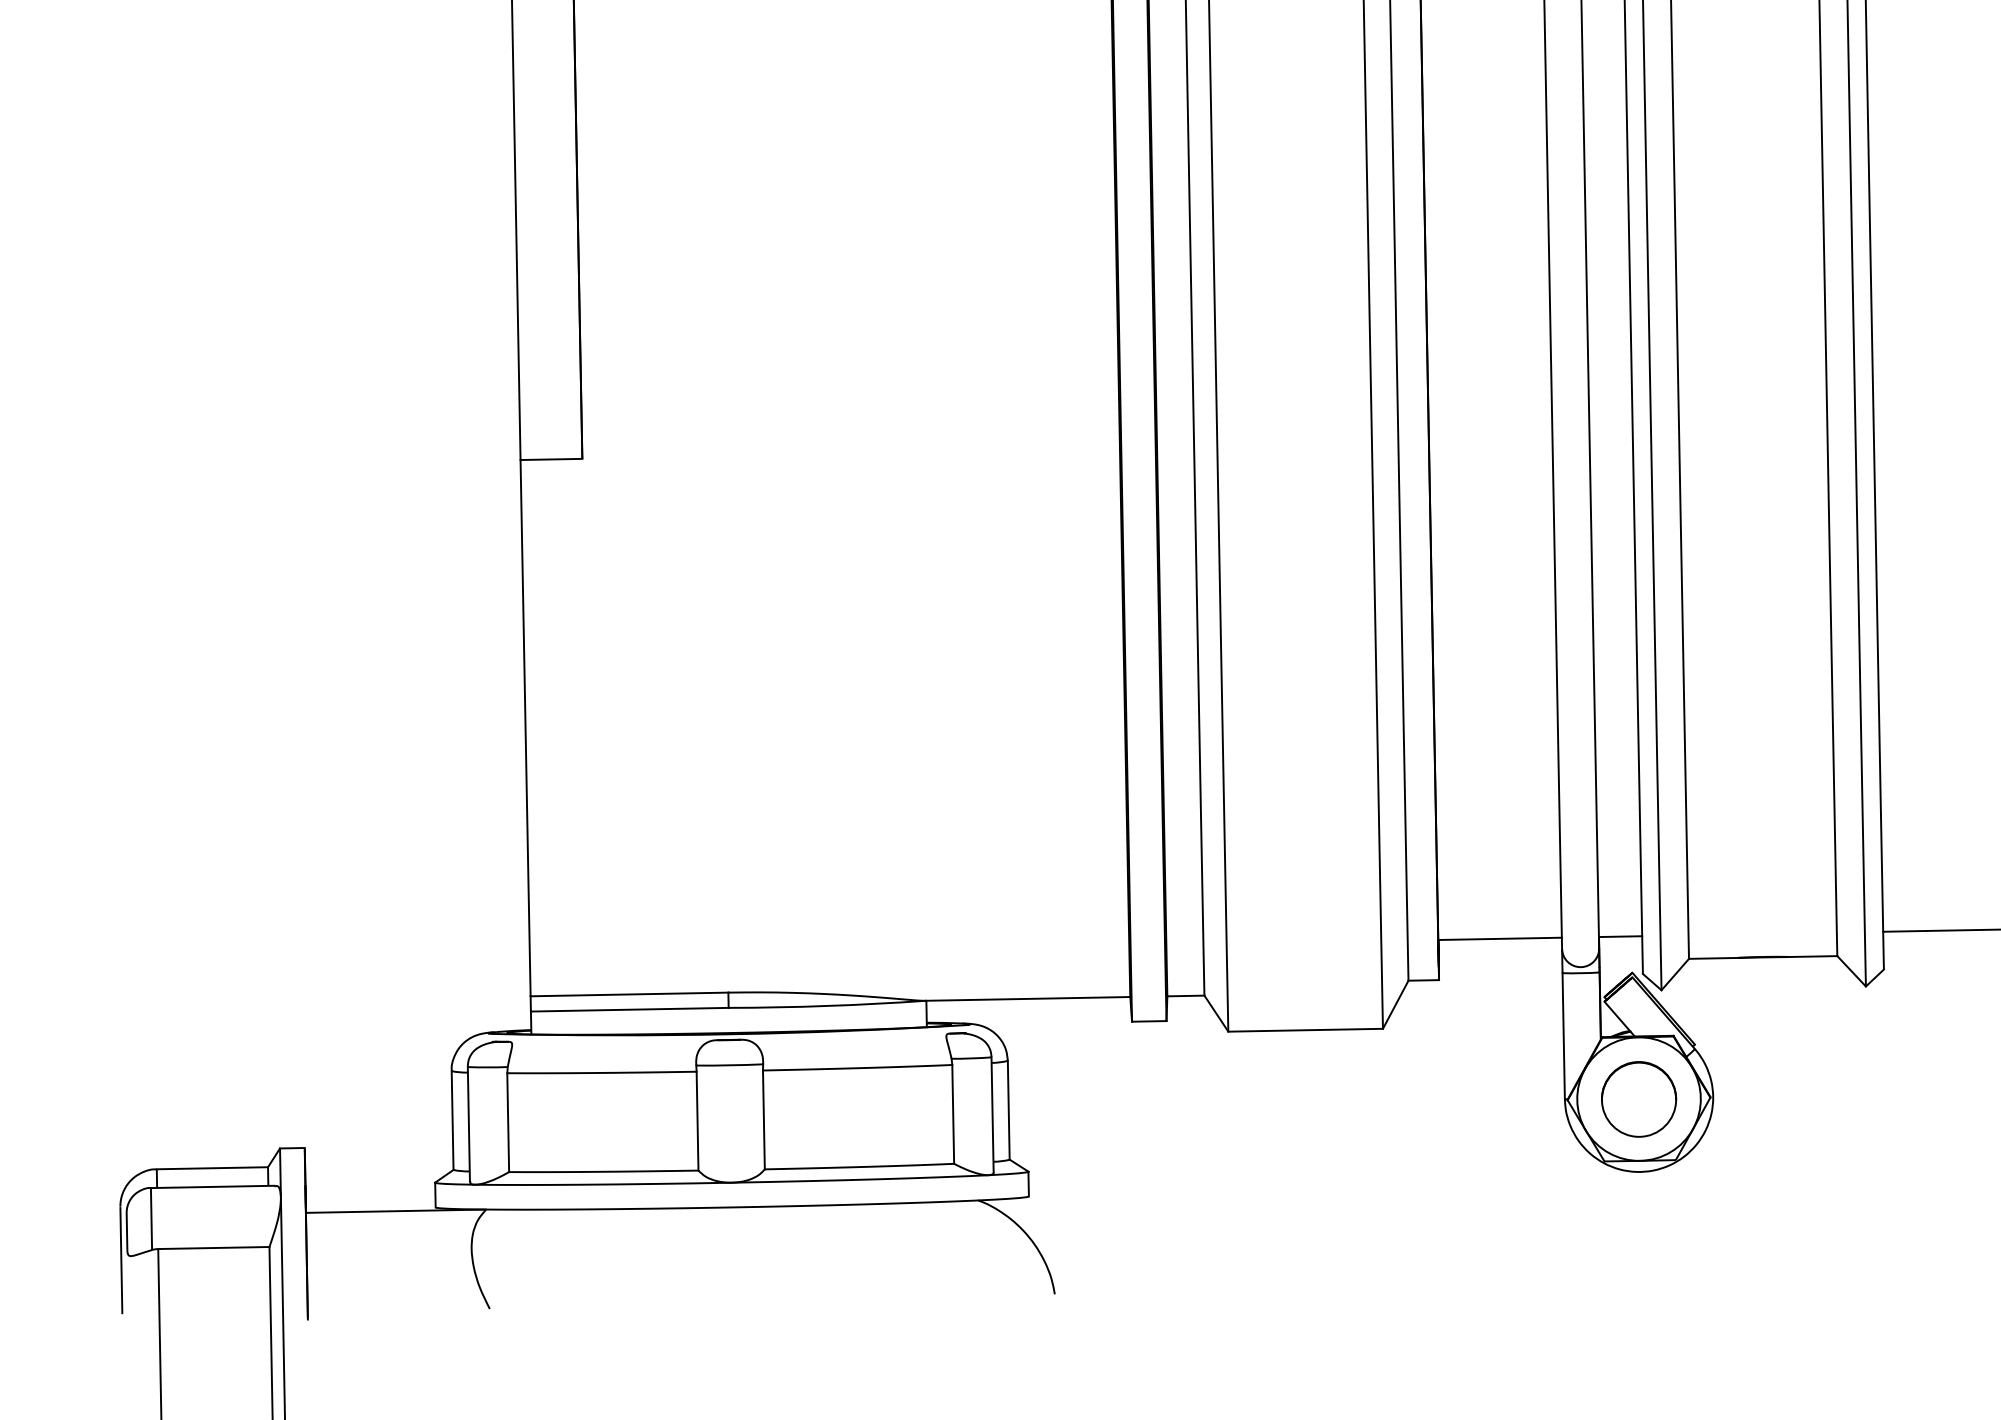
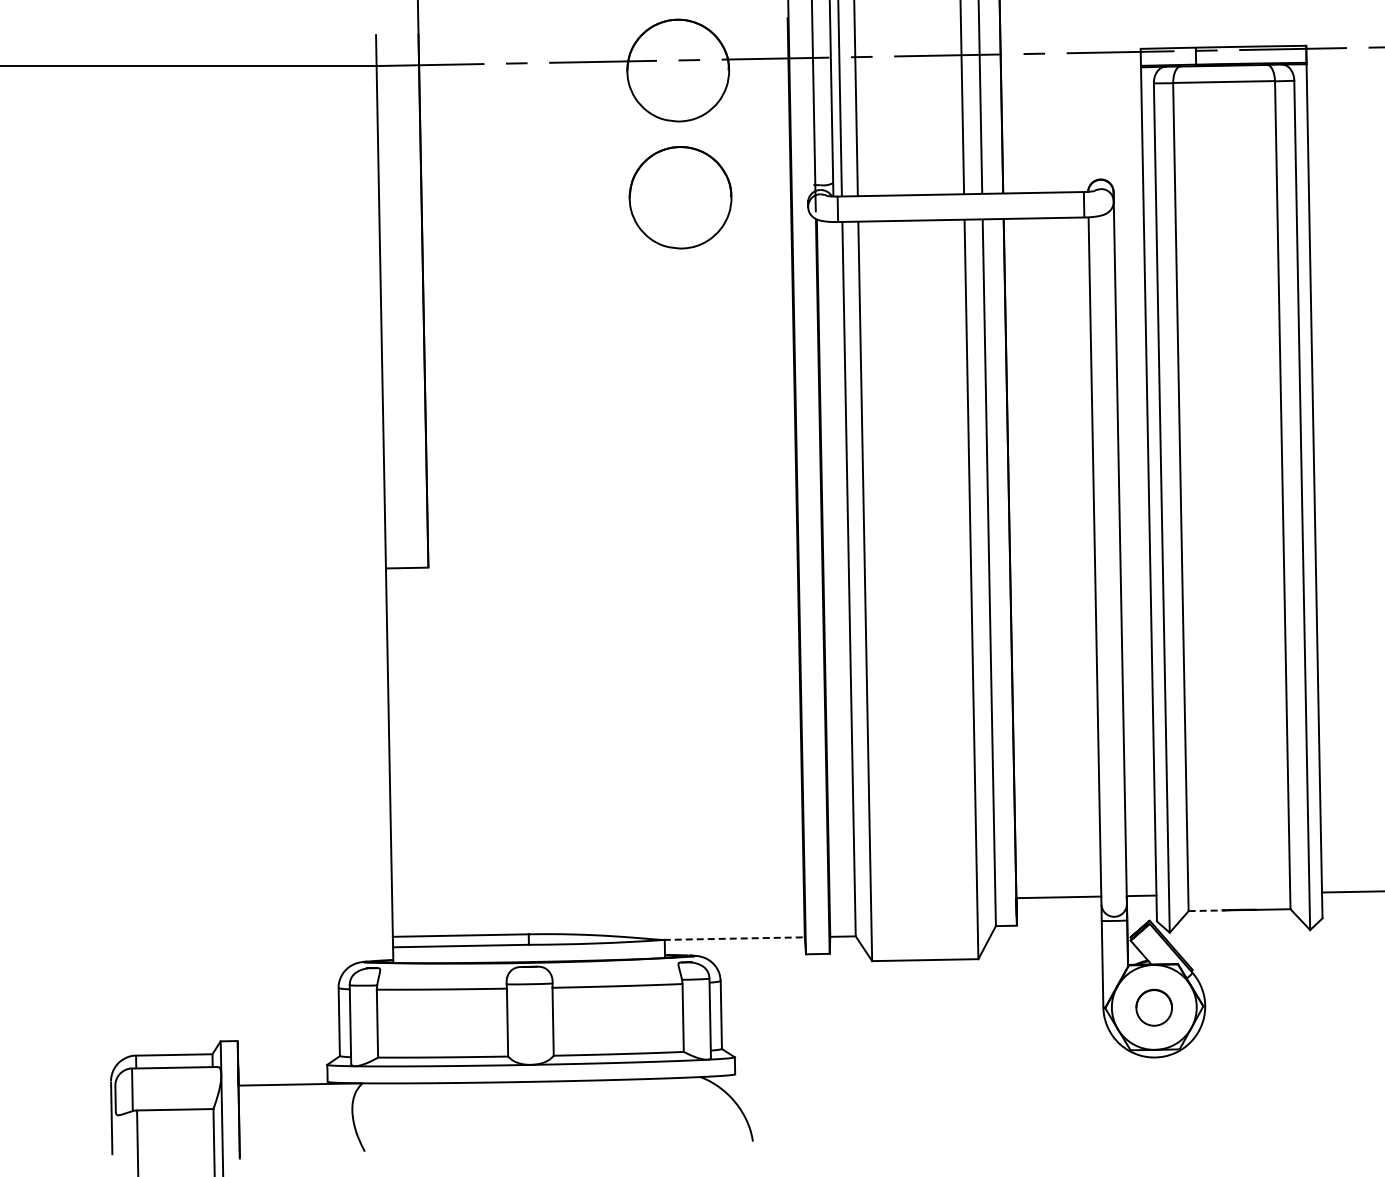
line: (1716, 957) -> (1207, 910), solid -> dashed
line: (1027, 998) -> (734, 938), solid -> dashed
part: (1637, 1099) -> (1153, 1007), size x0.7

